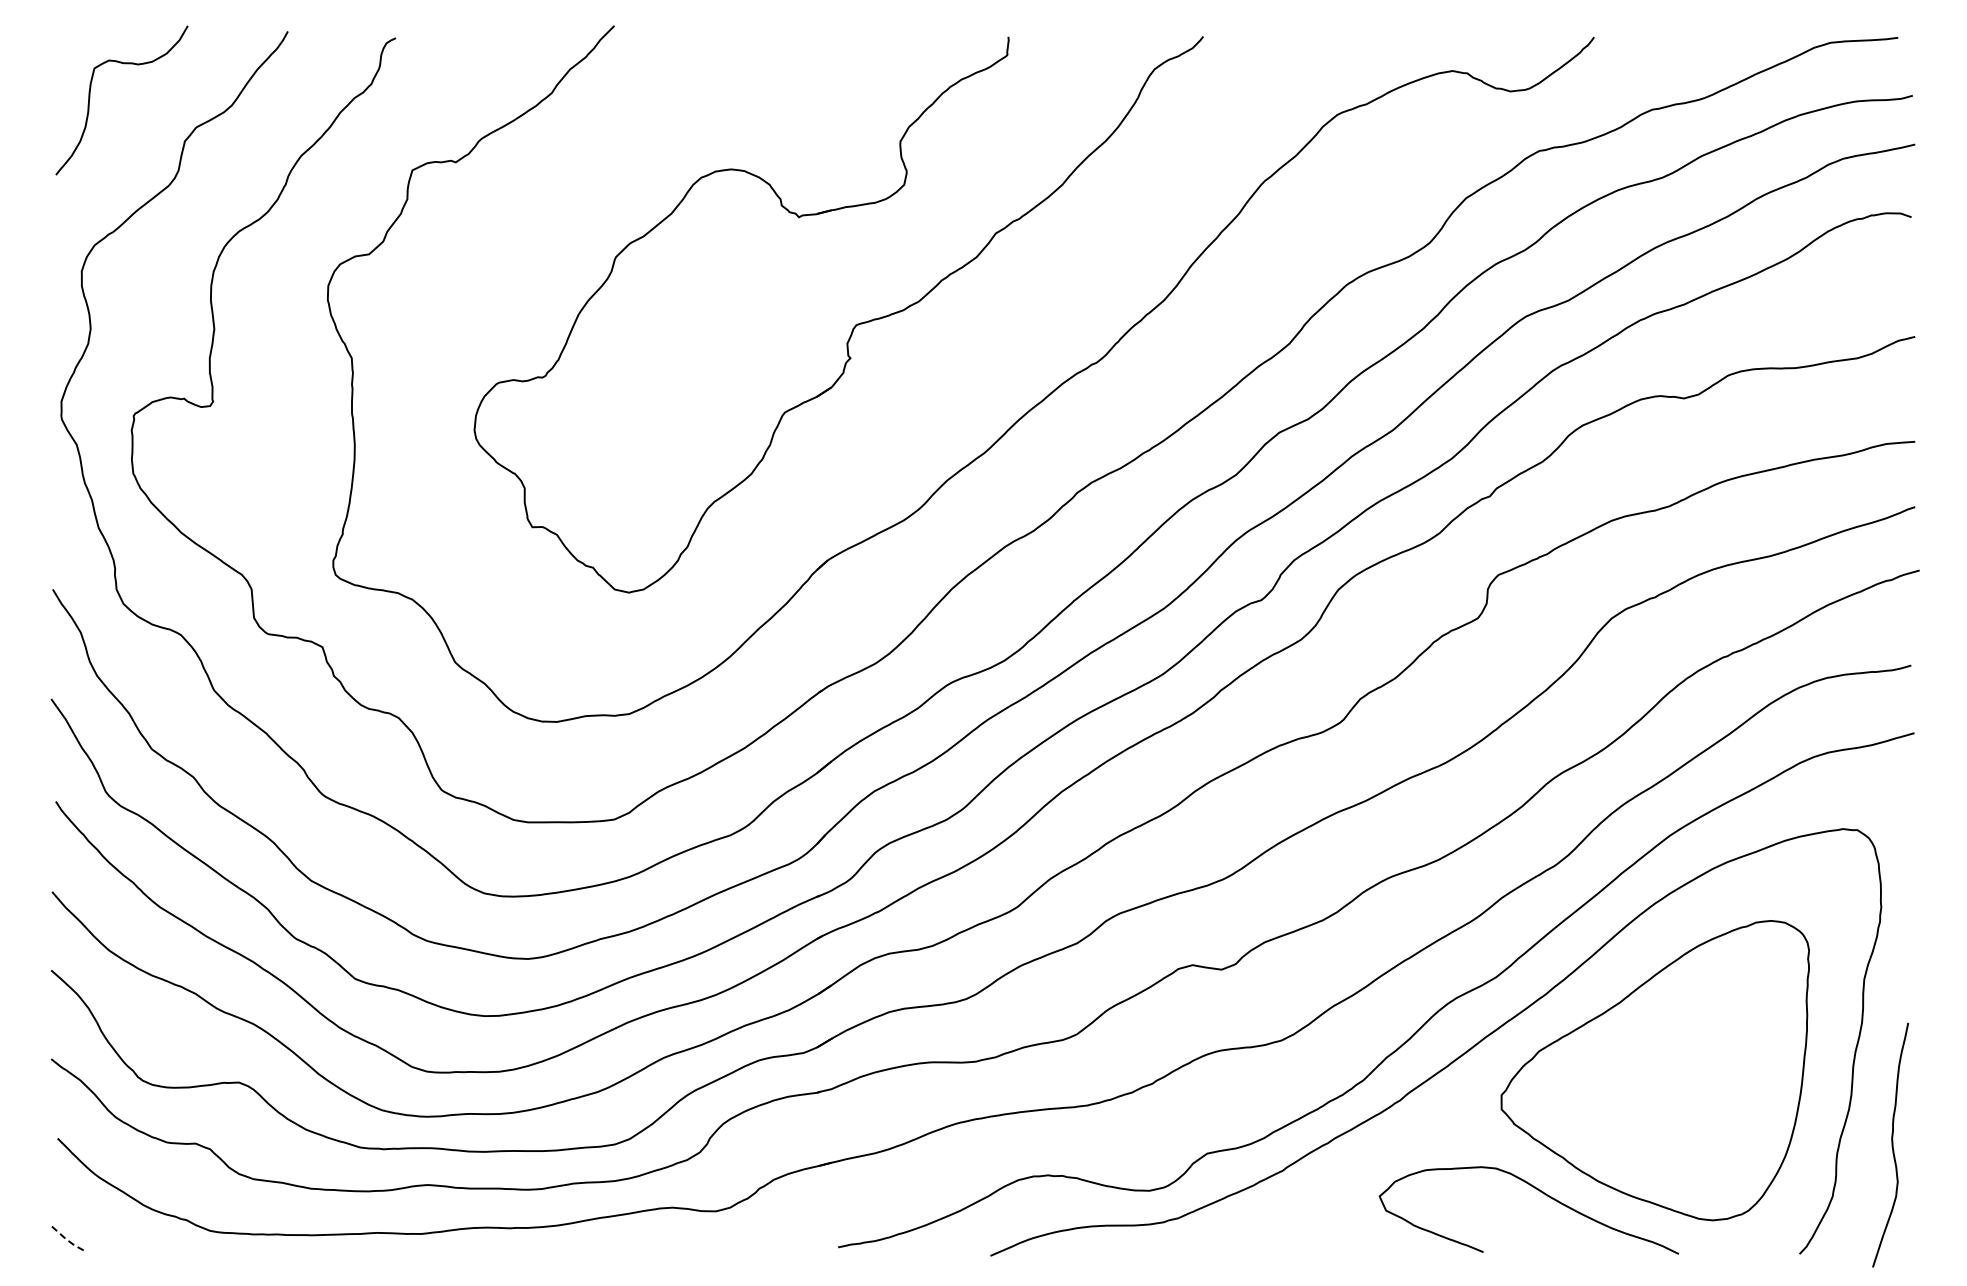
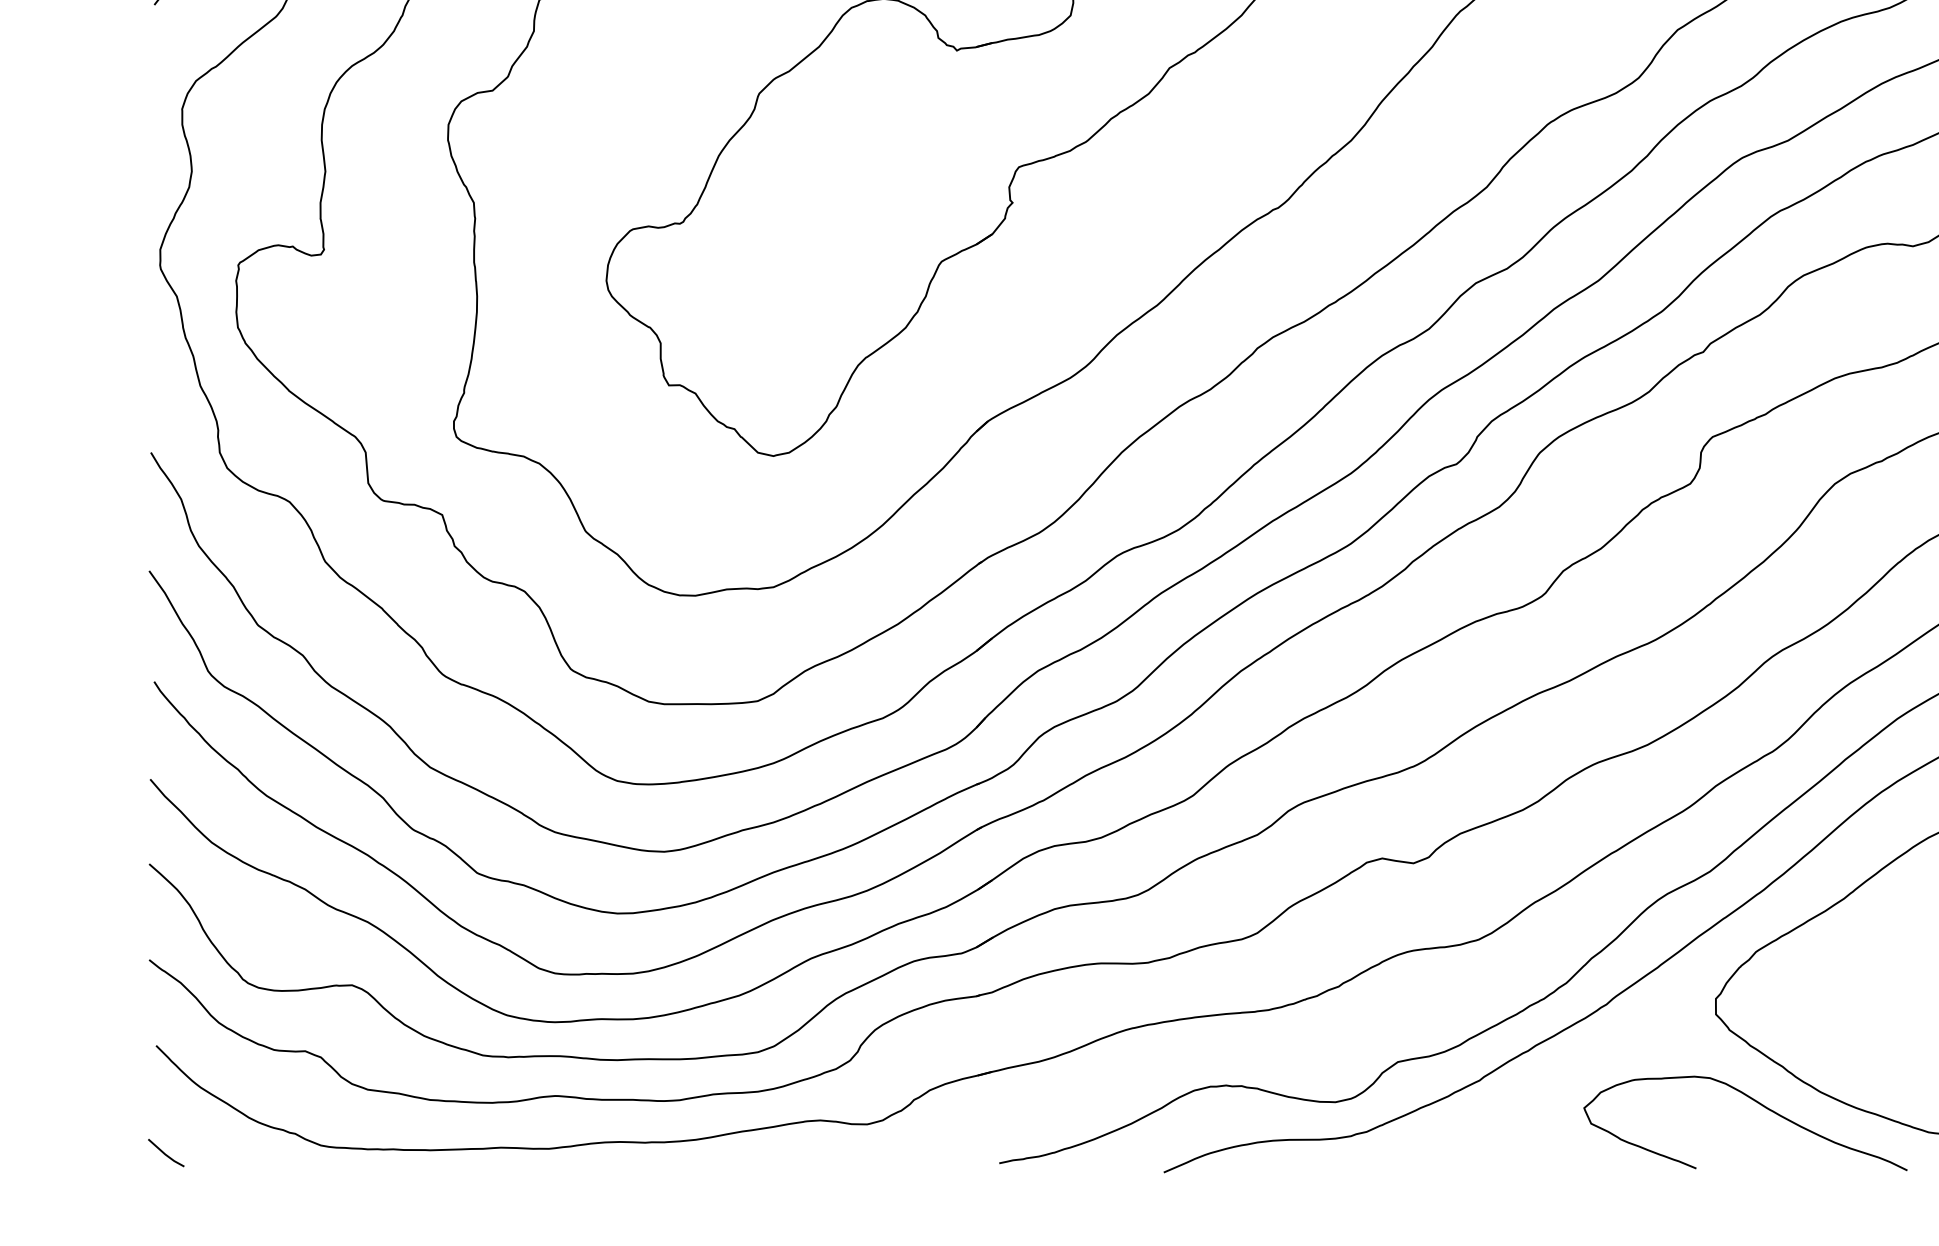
line: (66, 1239) -> (165, 1154), dashed -> solid

